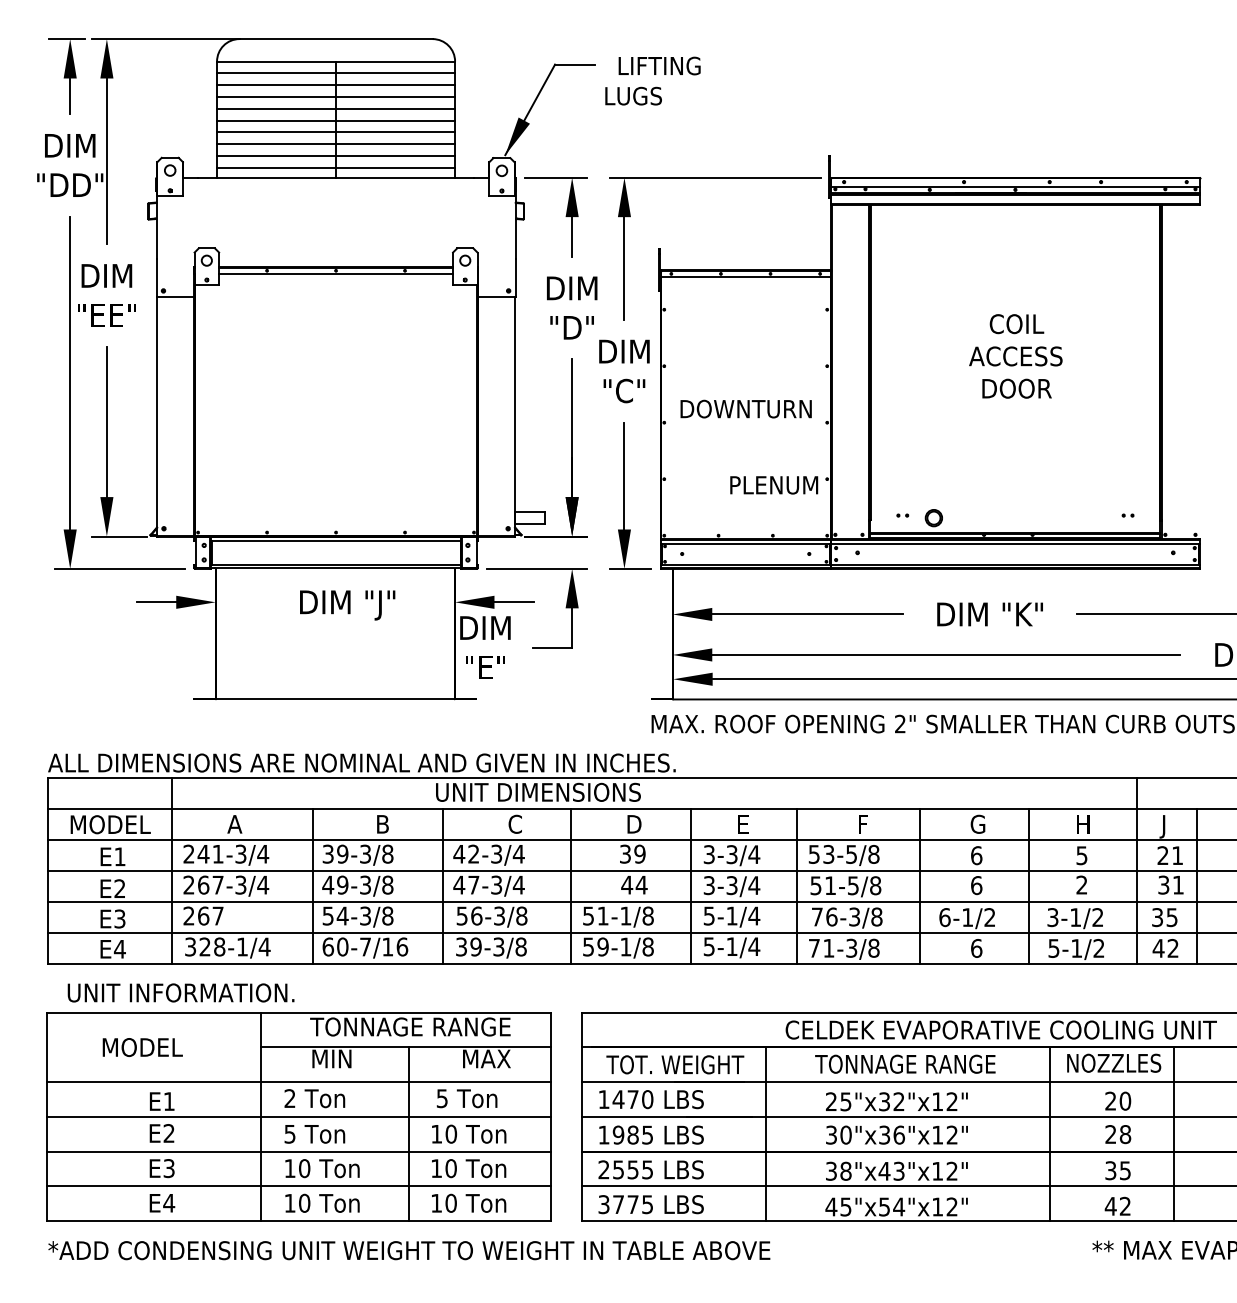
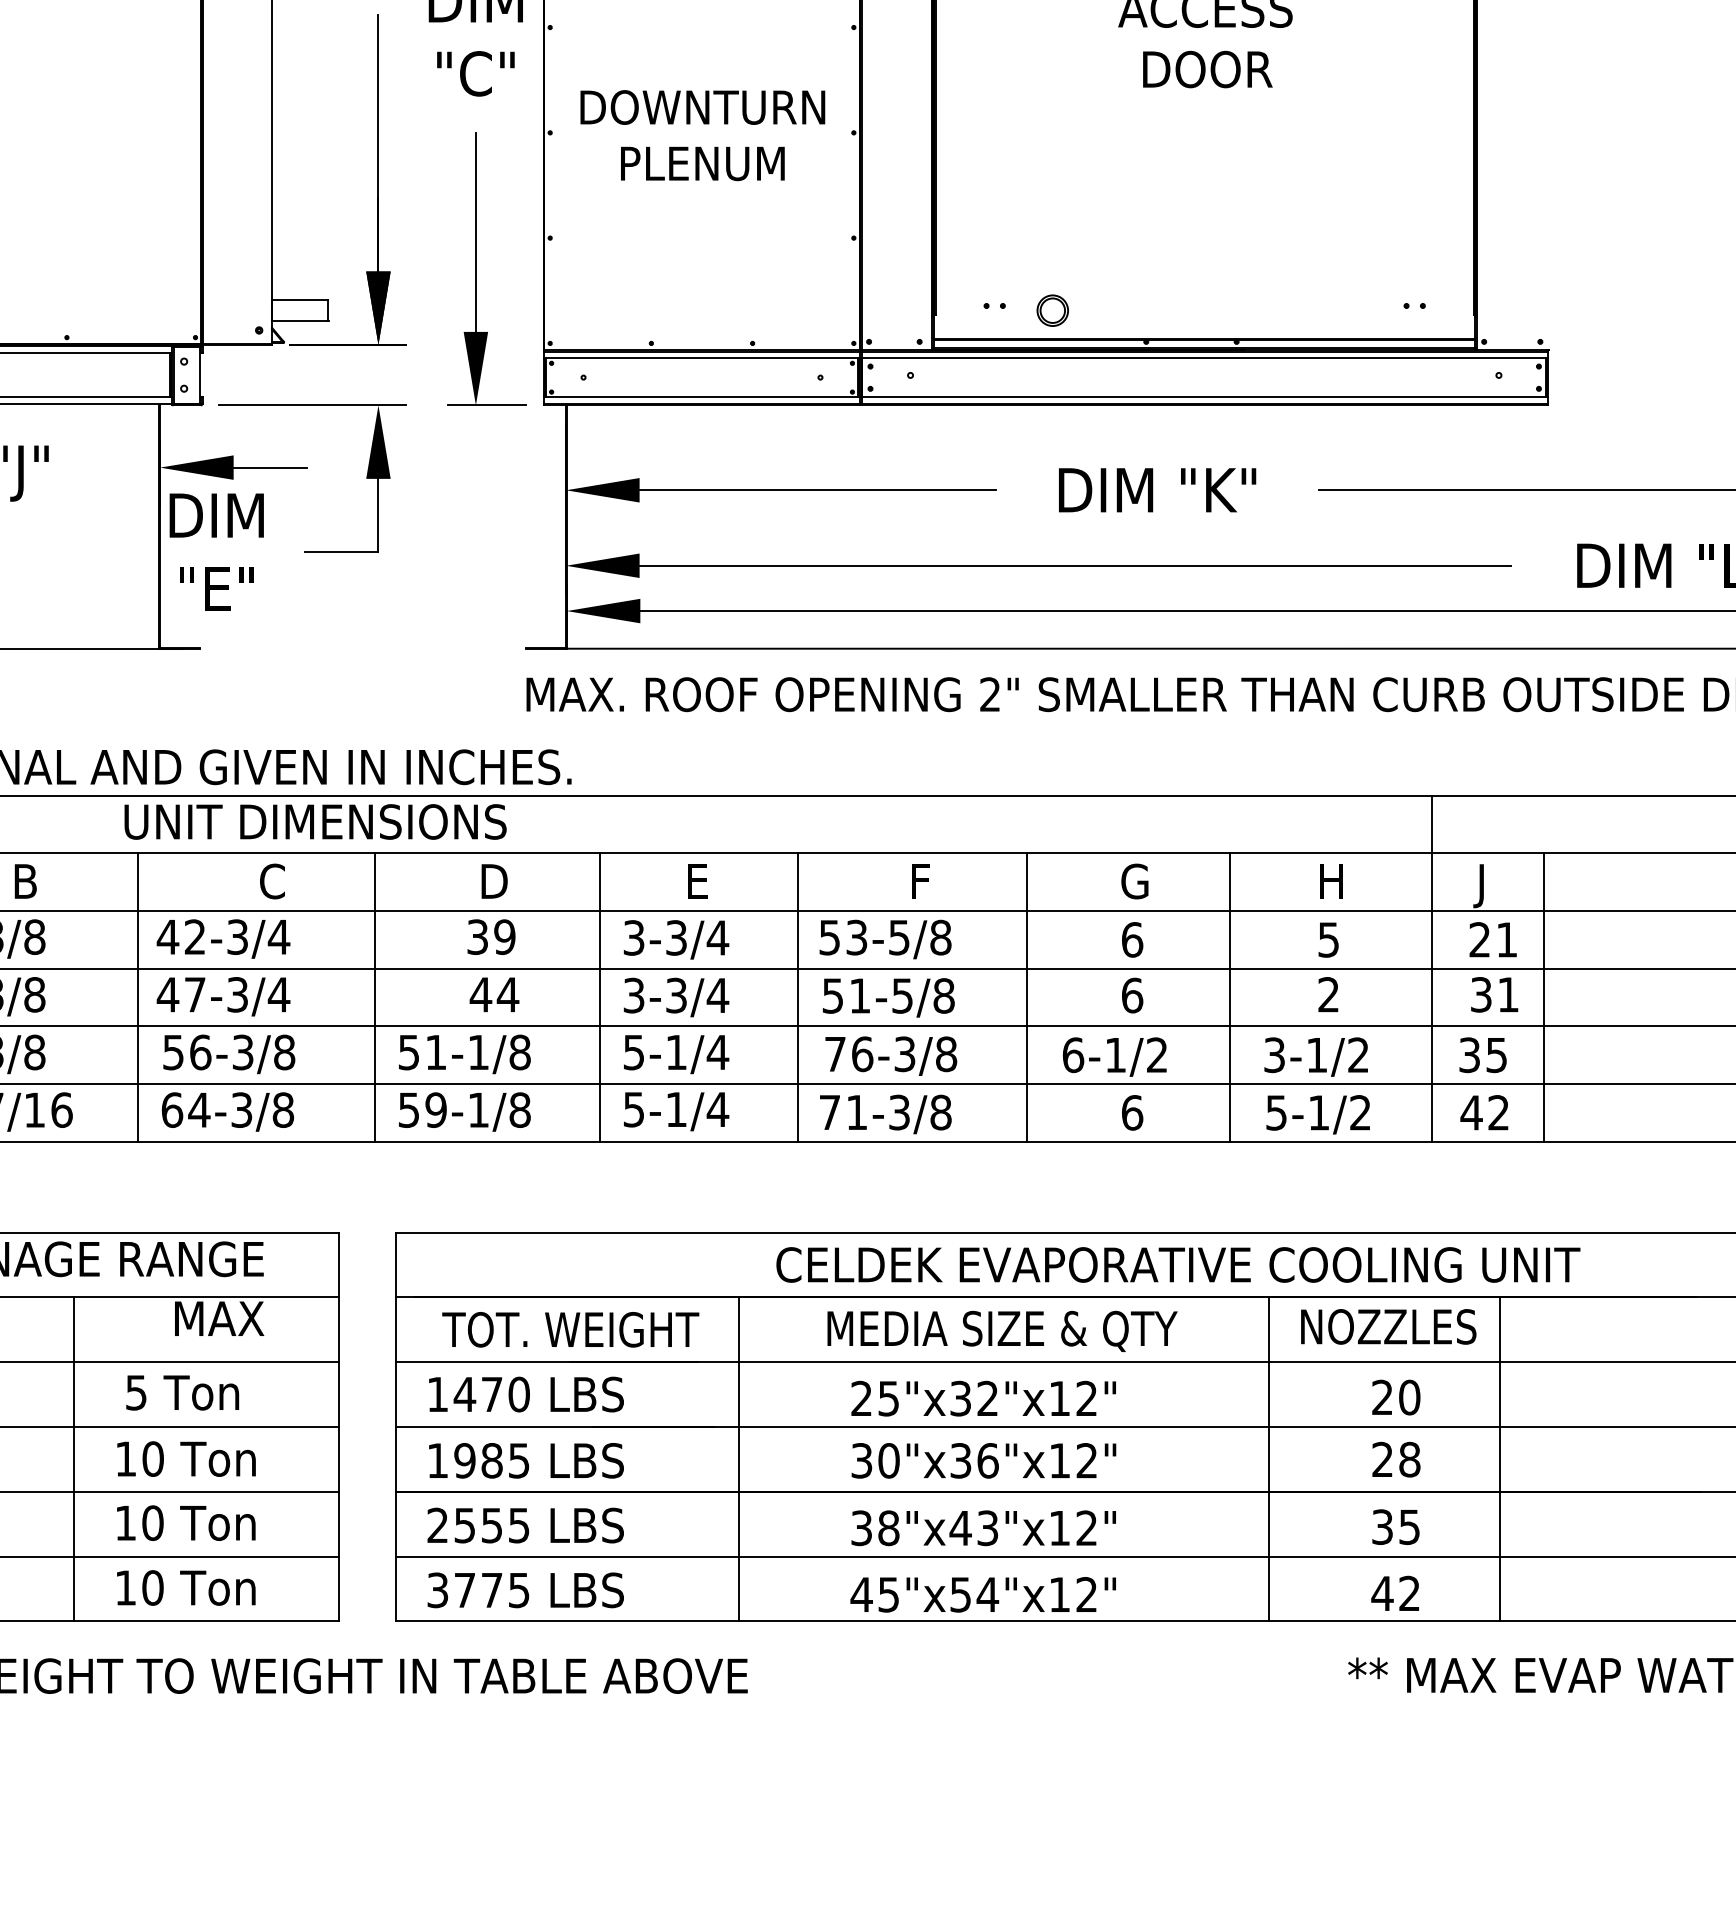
text: (774, 485) -> (703, 164), moved
text: (469, 946) -> (187, 1109), 39-3/8 -> 64-3/8
text: (906, 1065) -> (1001, 1331), TONNAGE RANGE -> MEDIA SIZE & QTY

